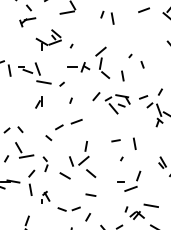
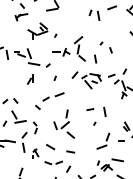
part: (107, 17) -> (94, 15), moved
line: (64, 175) -> (50, 146), moved
line: (120, 181) -> (121, 141), moved

